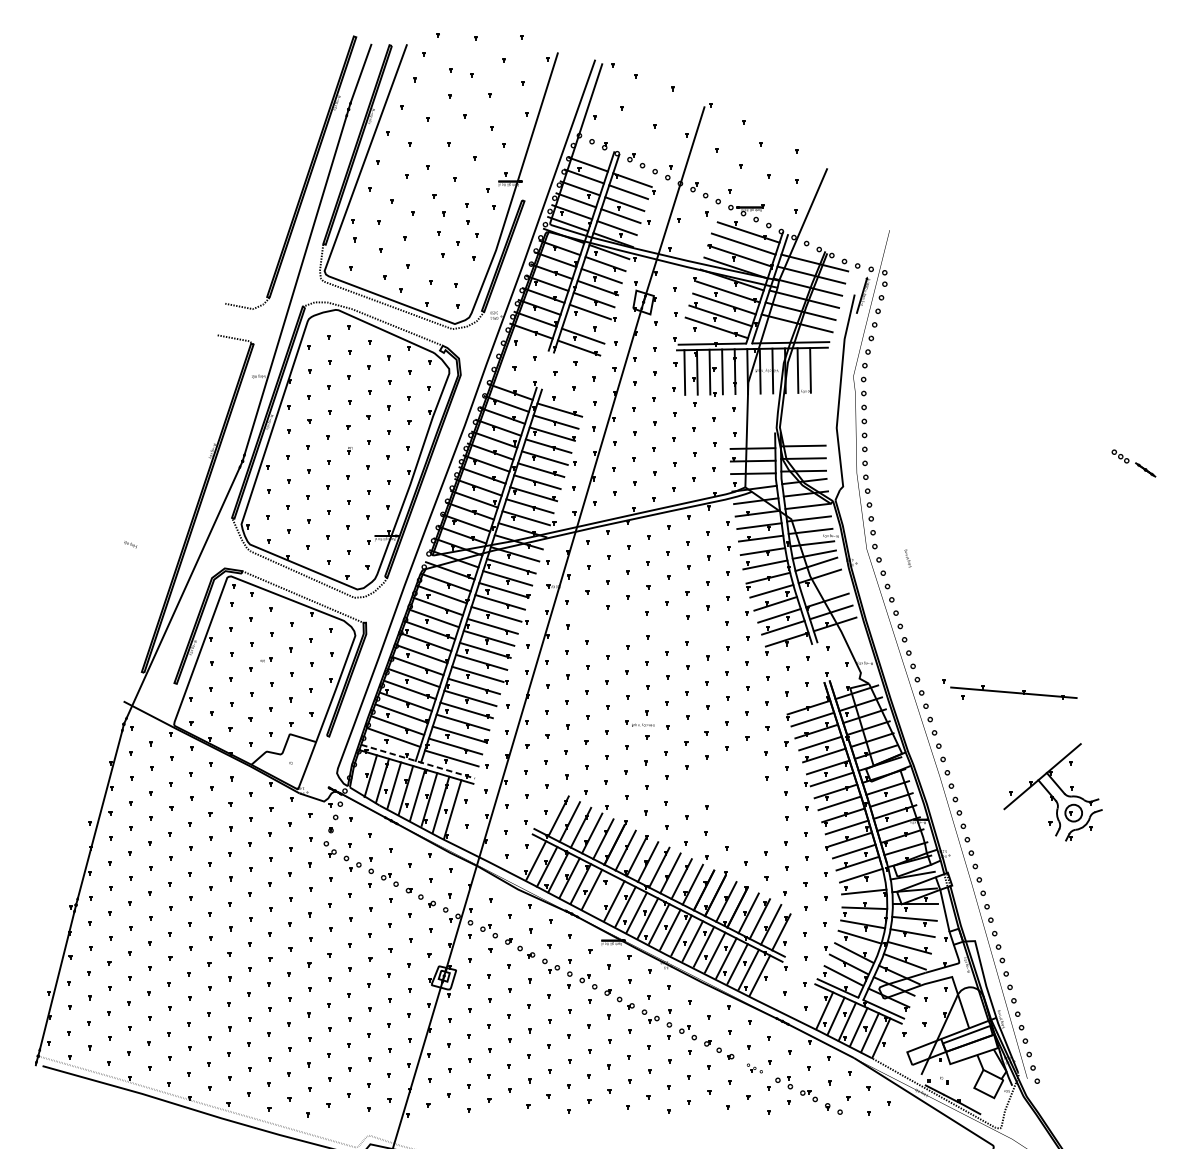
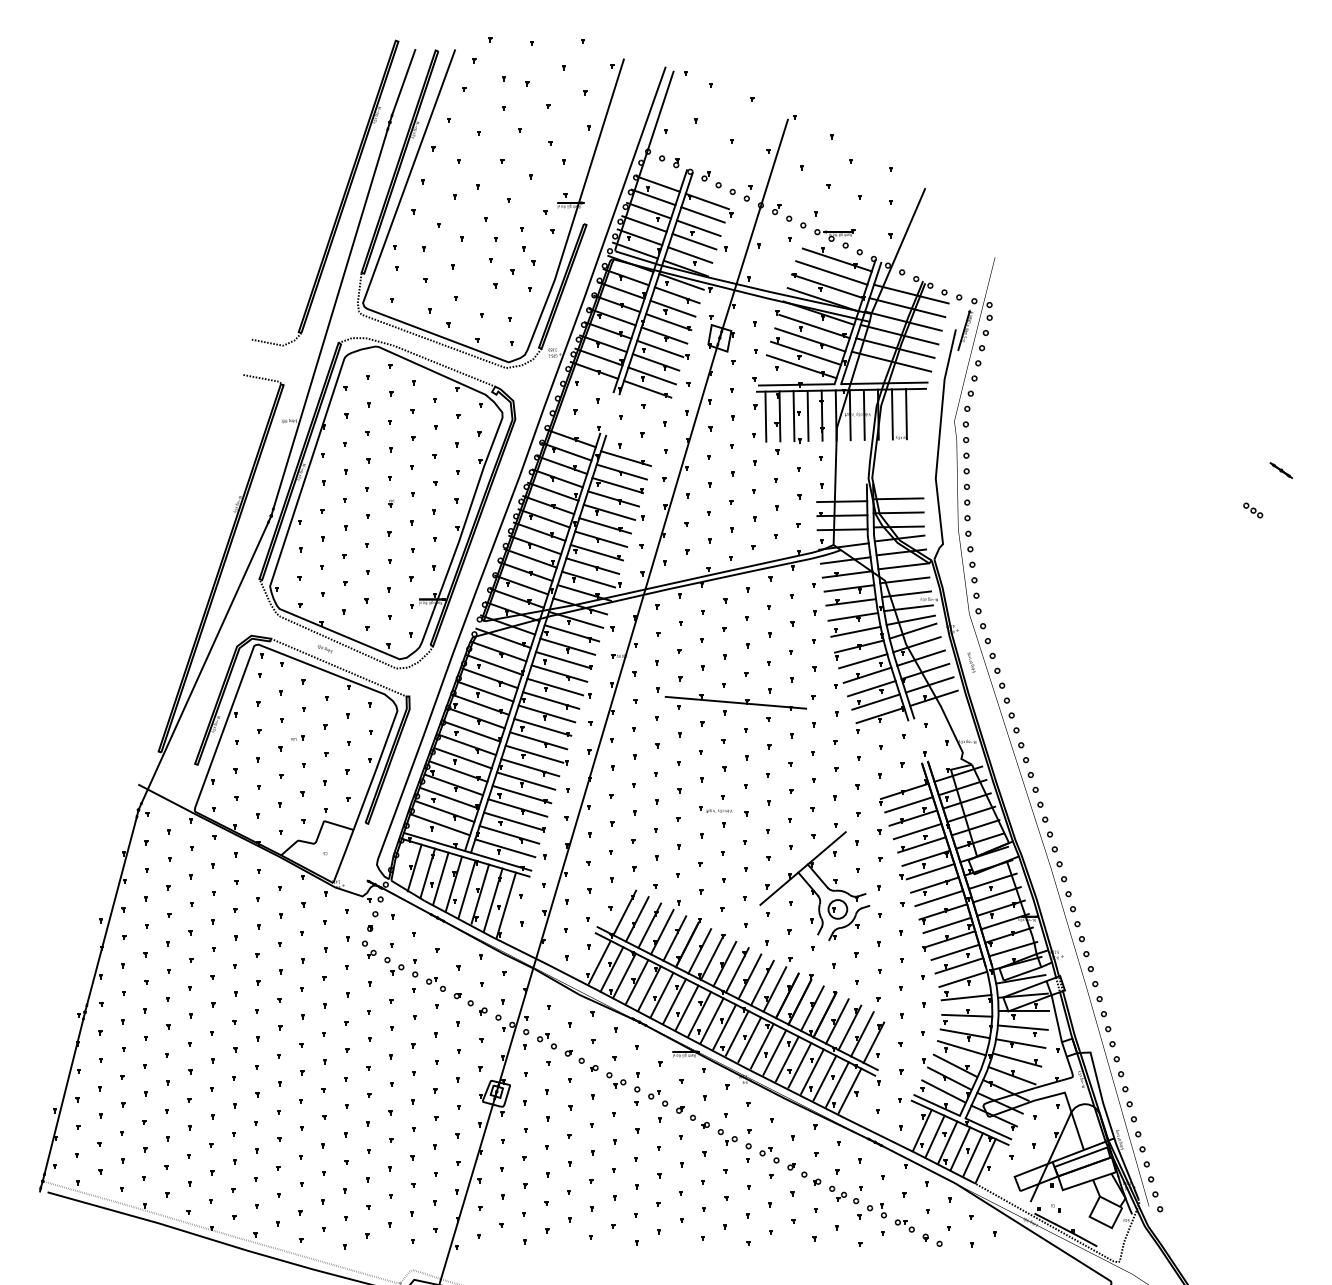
line: (586, 324) -> (655, 362), added
line: (1145, 469) -> (1281, 470), moved
text: (130, 544) -> (324, 649), moved
text: (907, 558) -> (971, 662), moved
line: (823, 587) -> (920, 657), added
part: (1009, 688) -> (731, 698), moved
line: (418, 761) -> (468, 851), dashed -> solid
part: (1052, 792) -> (814, 886), moved
line: (603, 895) -> (674, 1001), added
part: (755, 1068) -> (844, 1194), size x1.67

